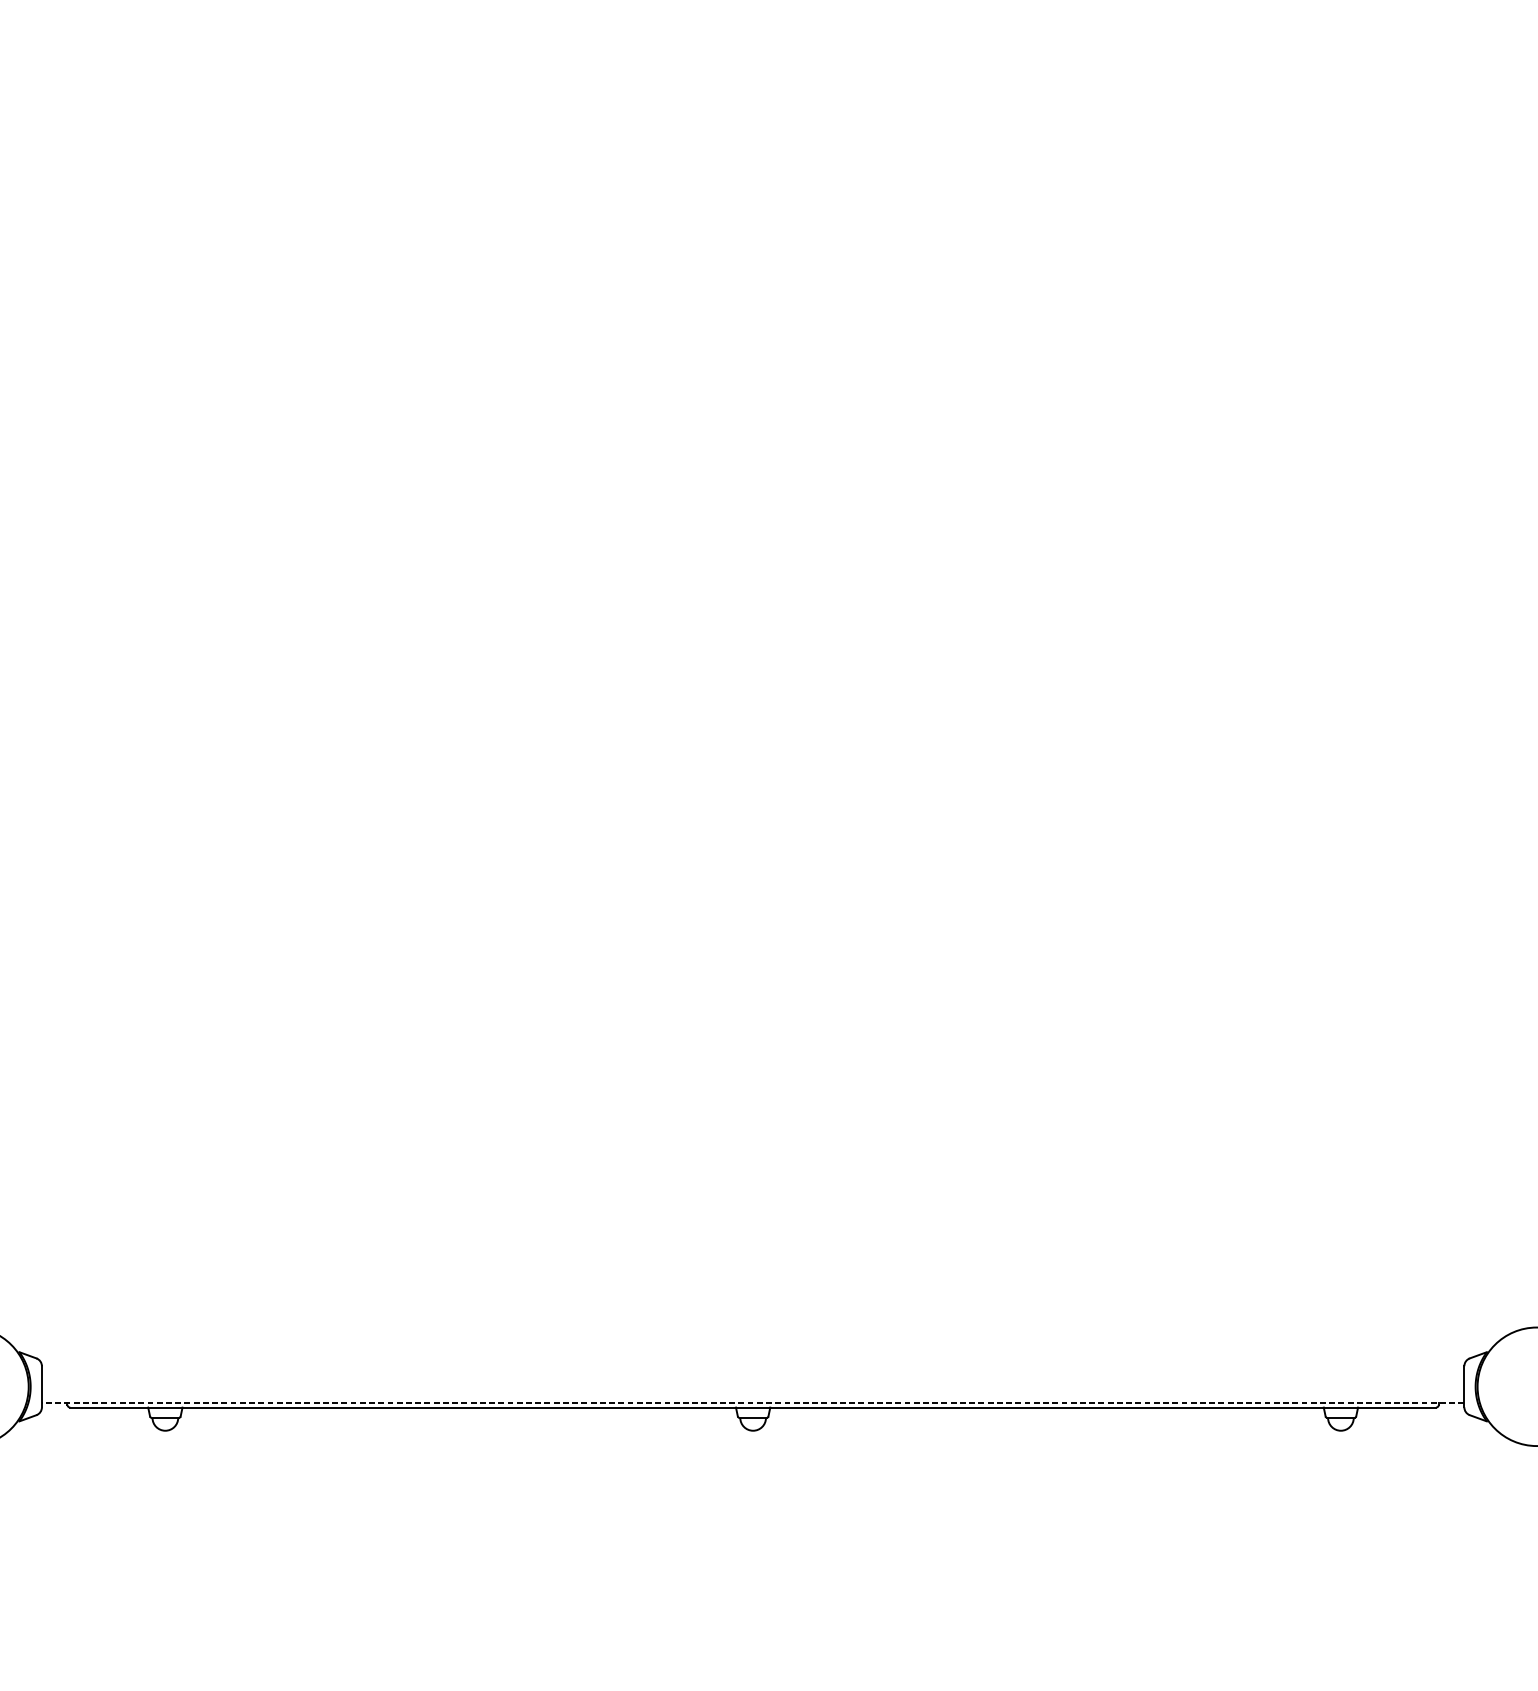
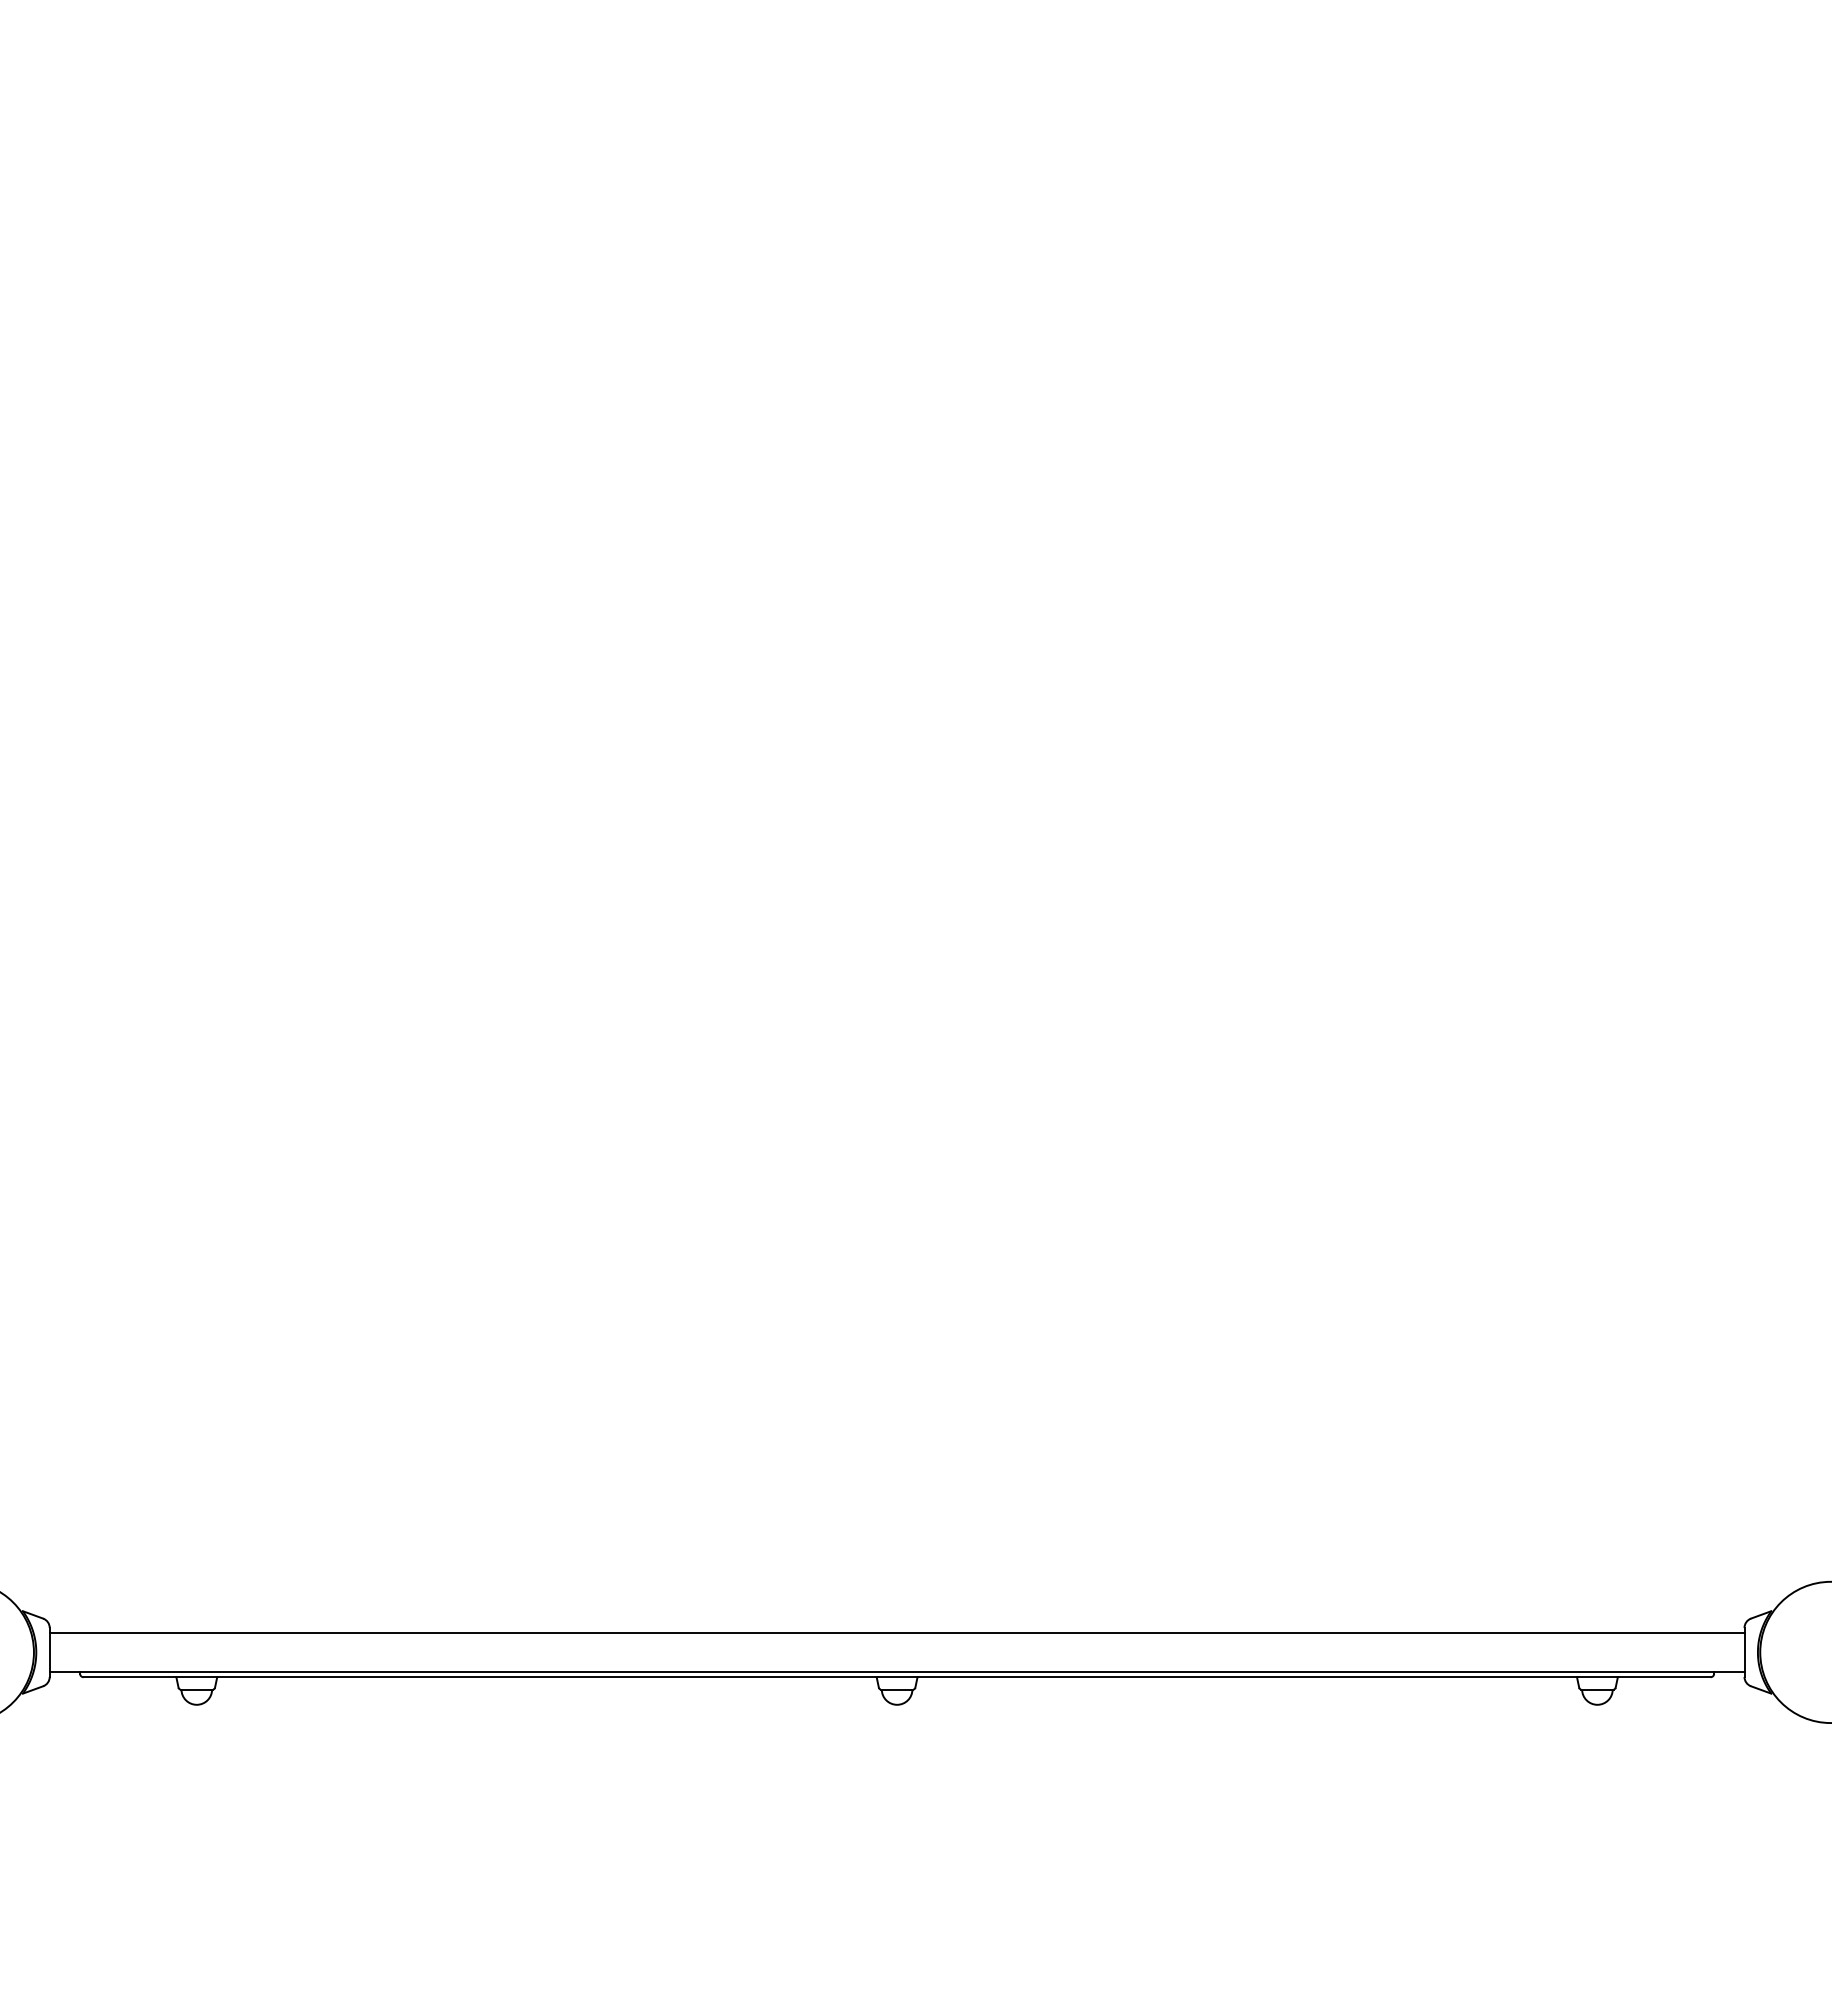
line: (752, 1370) -> (896, 1632), added
line: (752, 1403) -> (896, 1672), dashed -> solid

